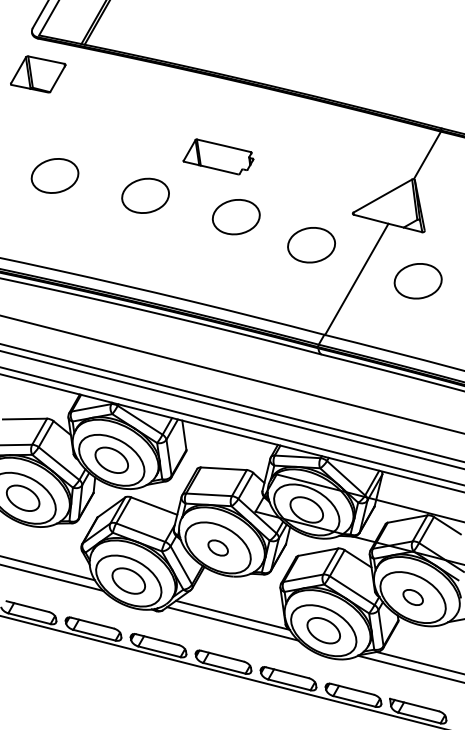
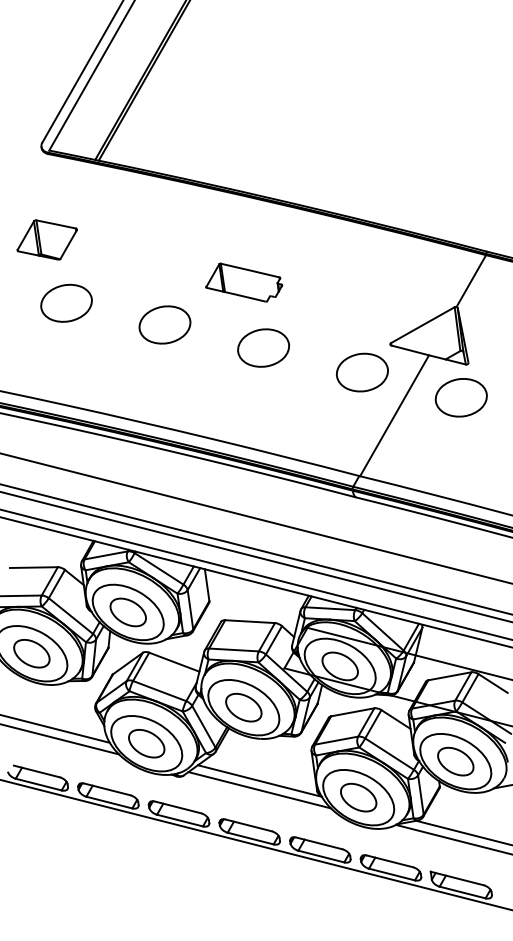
part: (37, 74) -> (46, 239), moved
part: (310, 245) -> (361, 372), moved
part: (417, 280) -> (460, 397), moved
part: (217, 547) -> (243, 707), size x1.67
part: (412, 597) -> (455, 761), size x1.67

